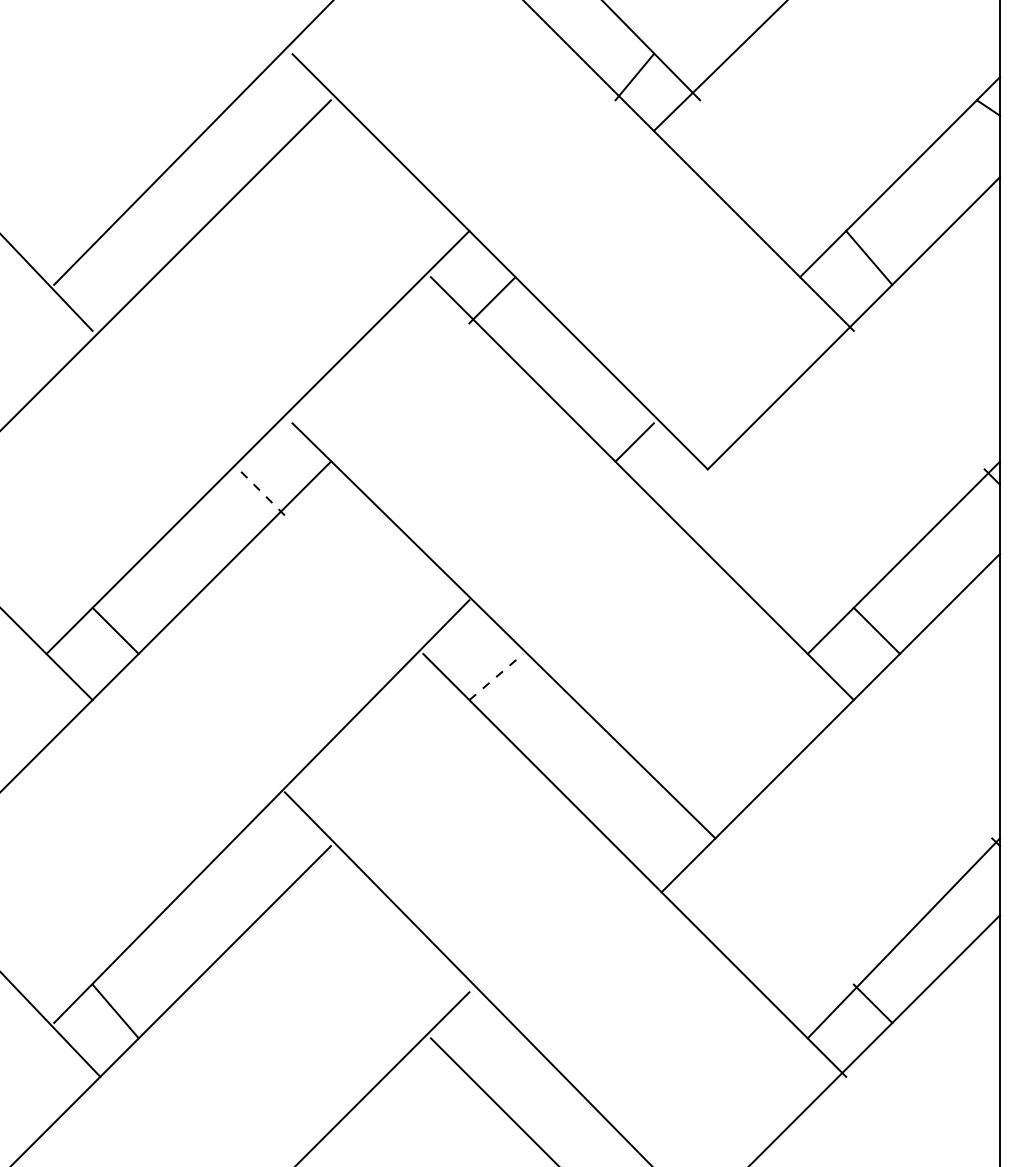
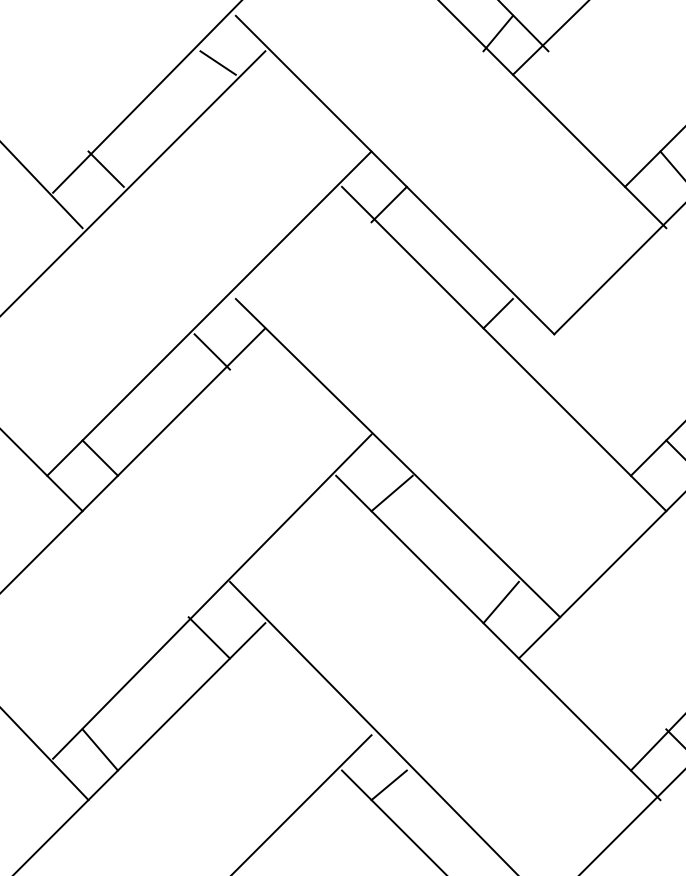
line: (269, 115) -> (218, 62), added
line: (123, 254) -> (106, 169), added
line: (261, 492) -> (212, 352), dashed -> solid
line: (496, 676) -> (392, 493), dashed -> solid
line: (638, 819) -> (501, 602), added
line: (257, 865) -> (209, 638), added
line: (492, 1057) -> (389, 785), added

